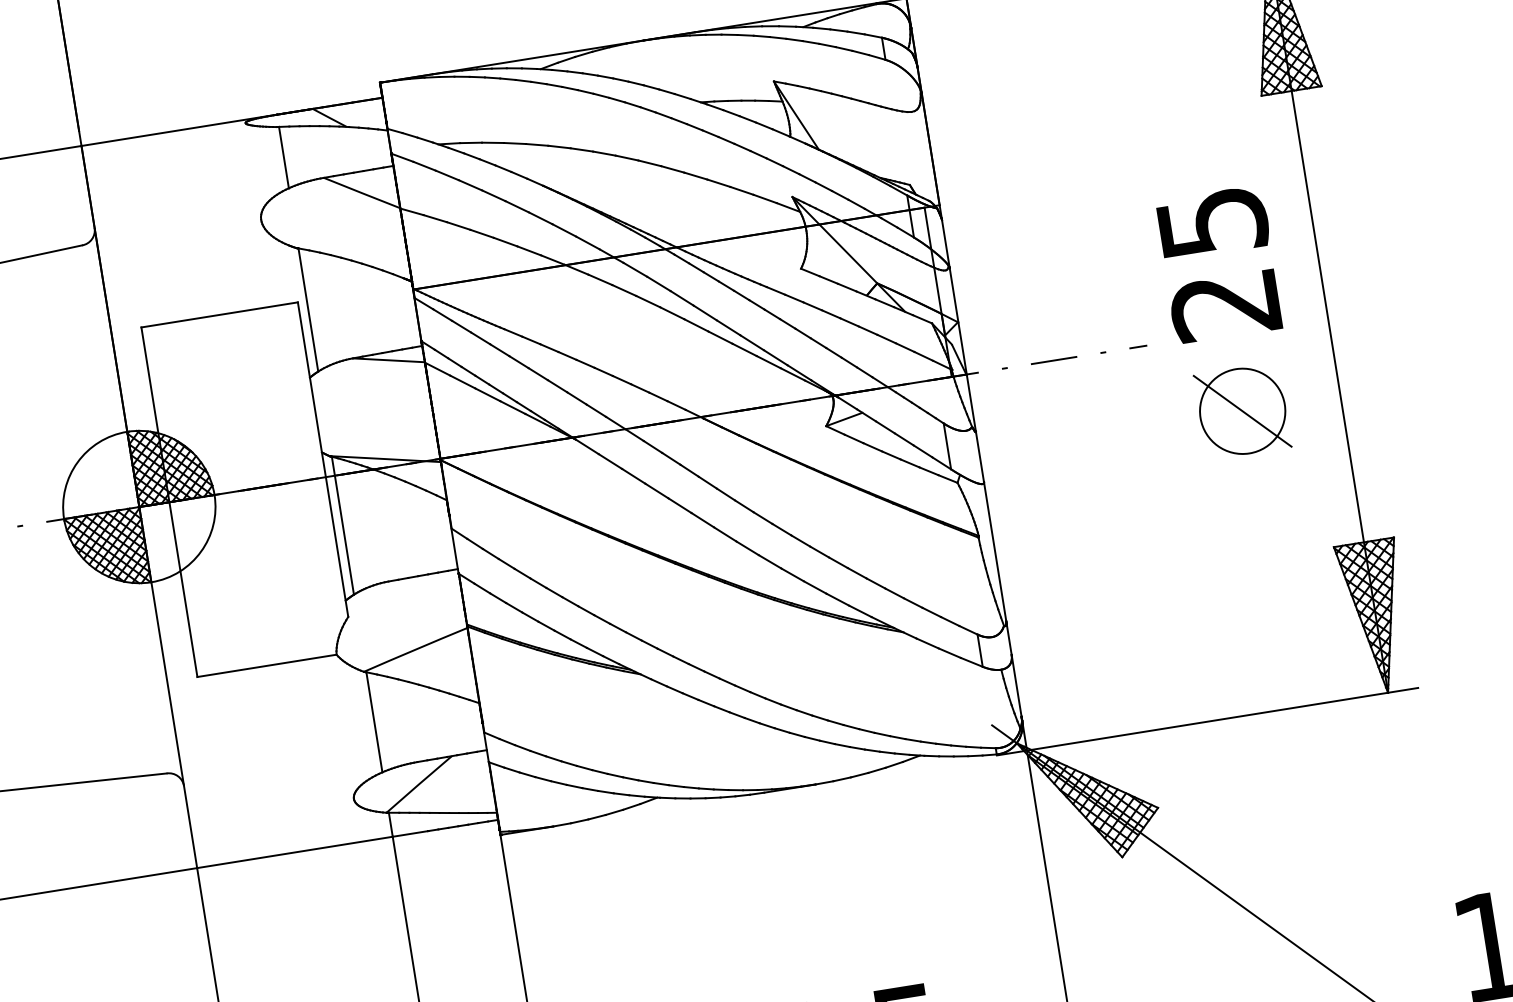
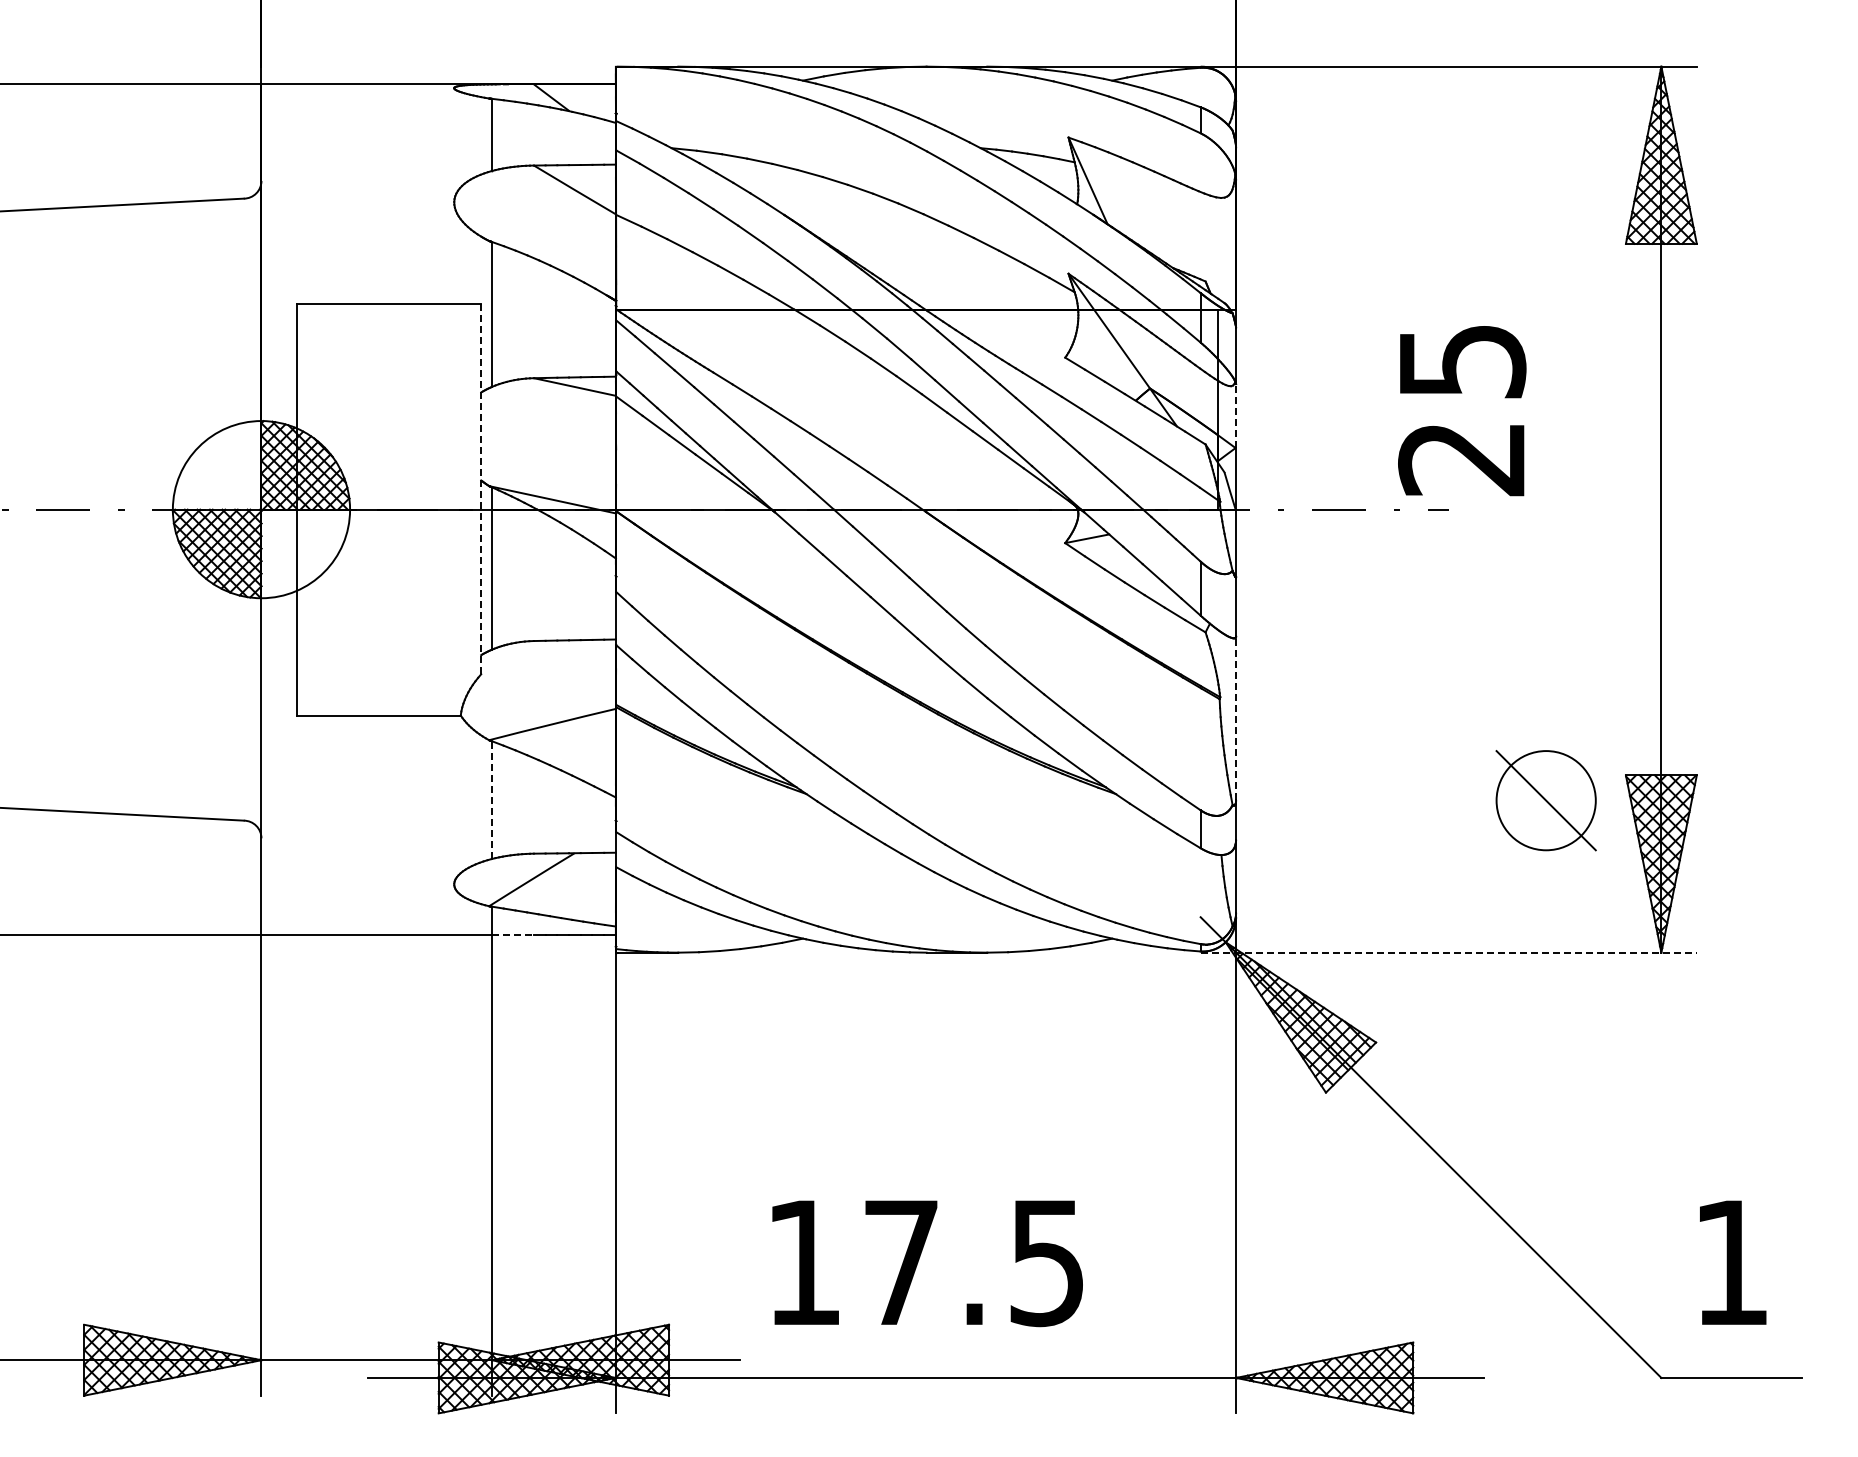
text: (1219, 265) -> (1462, 411), moved
line: (954, 295) -> (1236, 416), solid -> dashed
part: (1242, 411) -> (1545, 800), moved
line: (323, 459) -> (481, 488), solid -> dashed
line: (995, 551) -> (1236, 718), solid -> dashed
line: (1208, 721) -> (1449, 952), solid -> dashed
line: (374, 722) -> (491, 800), solid -> dashed
line: (410, 833) -> (512, 934), solid -> dashed

